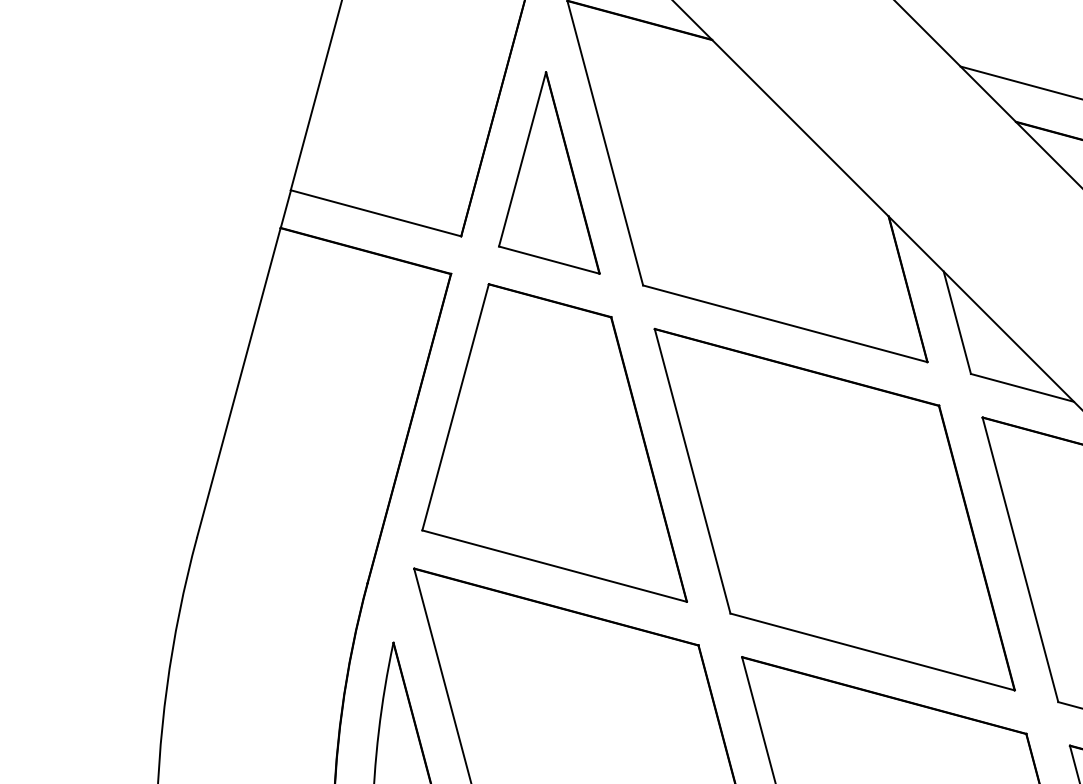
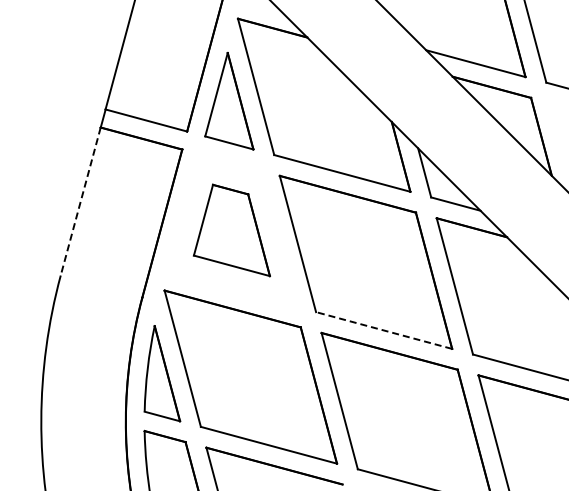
line: (238, 382) -> (80, 201), solid -> dashed
part: (553, 443) -> (231, 230), size x0.6
line: (871, 651) -> (383, 330), solid -> dashed

